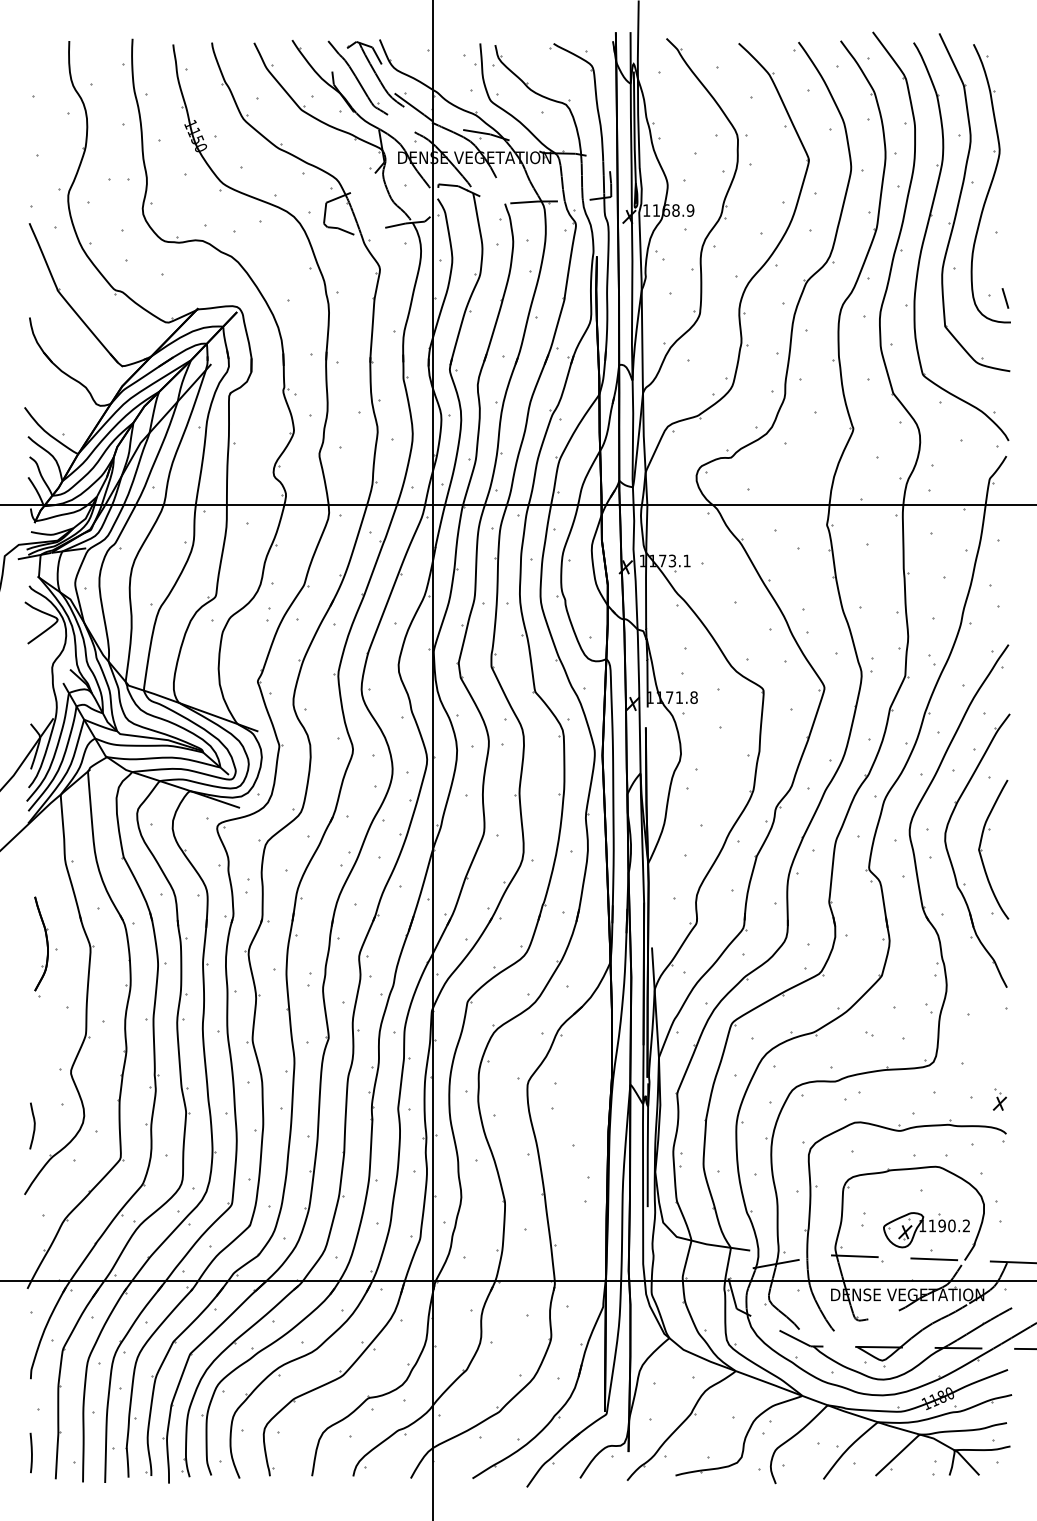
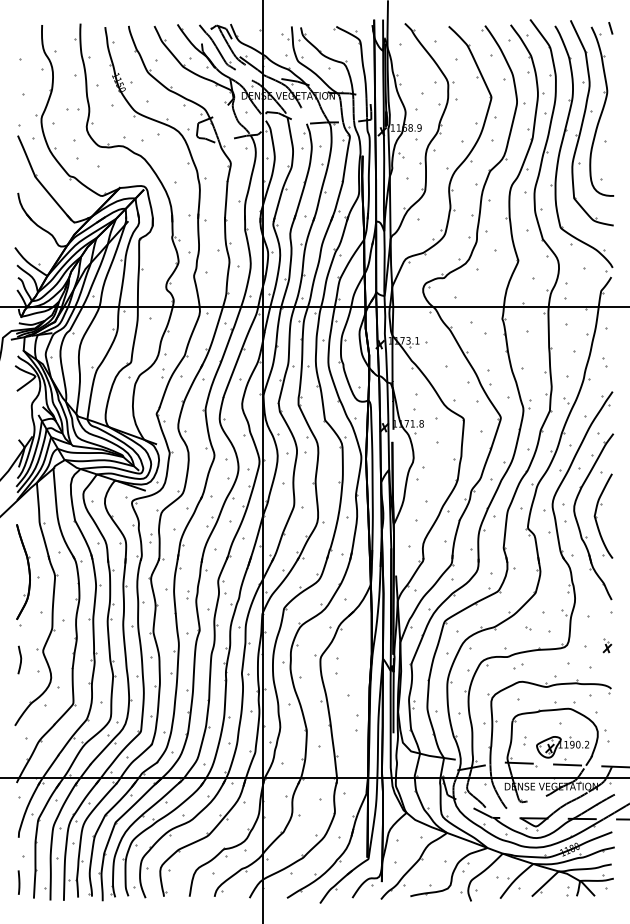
line: (1004, 298) -> (610, 28), moved
part: (995, 596) -> (604, 362), size x0.62
part: (45, 947) -> (27, 575), size x1.67
part: (1000, 1098) -> (607, 645), moved
curve: (33, 1125) -> (20, 659), moved

